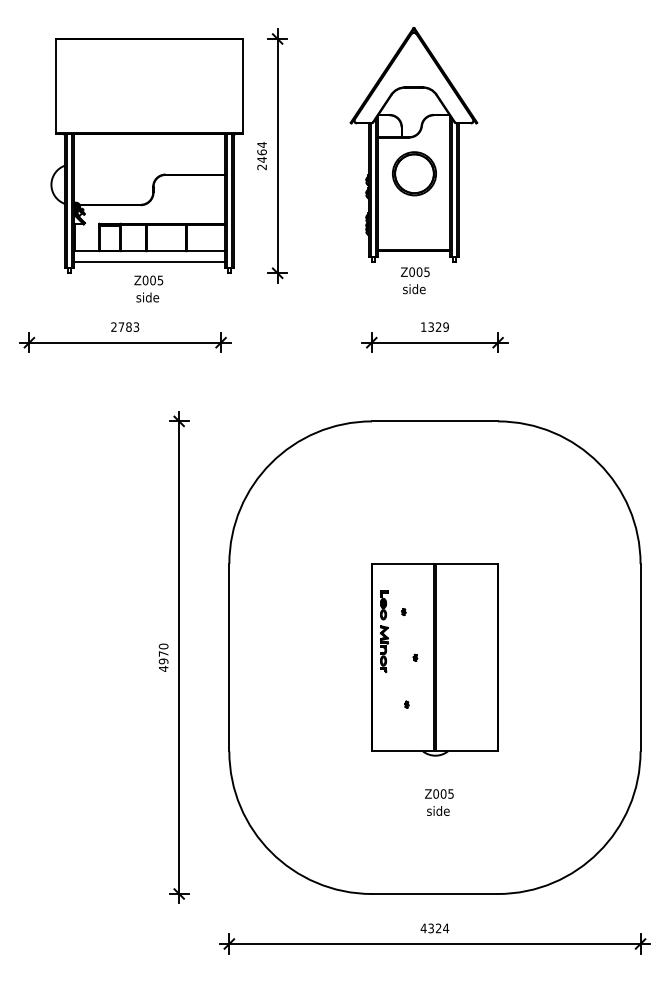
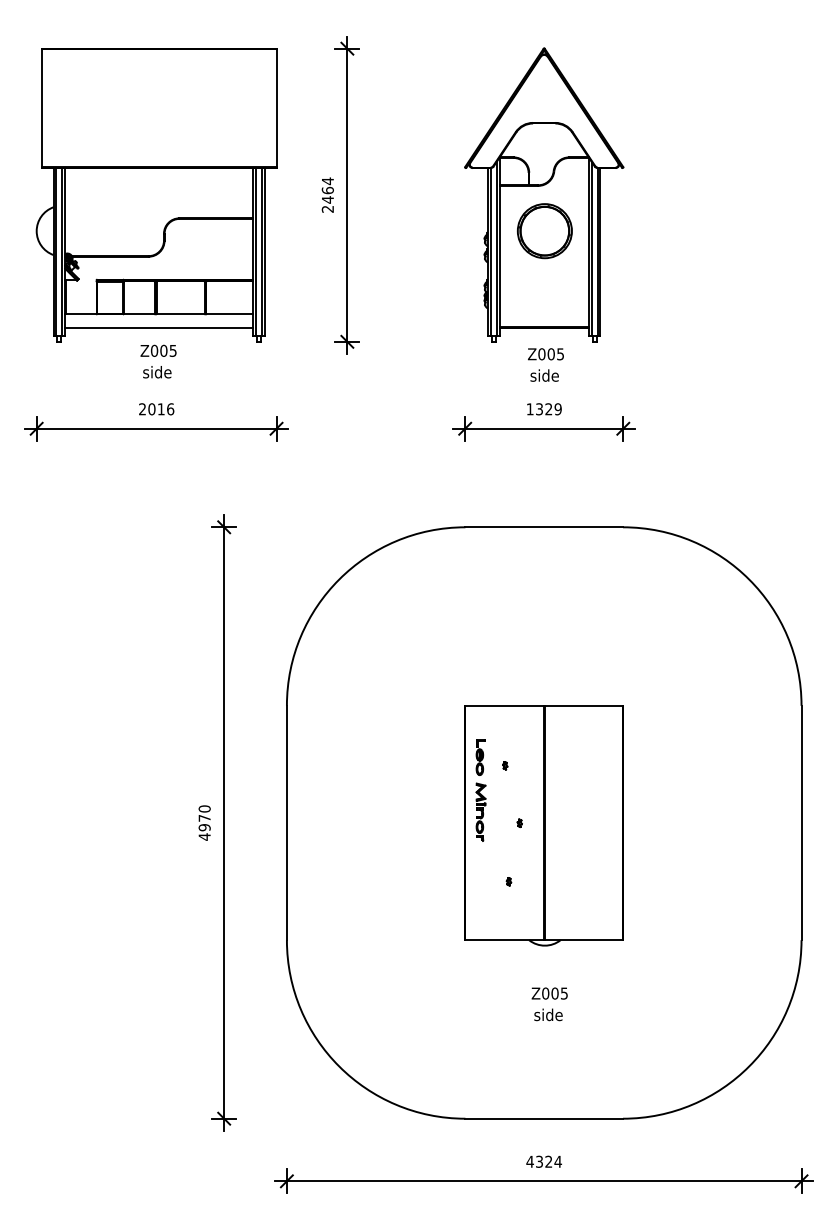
part: (413, 160) -> (543, 214), moved
part: (146, 170) -> (155, 213), moved
text: (128, 326) -> (160, 408), 2783 -> 2016

